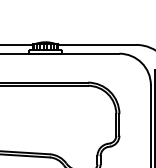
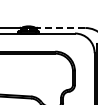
line: (96, 45) -> (60, 28), solid -> dashed

